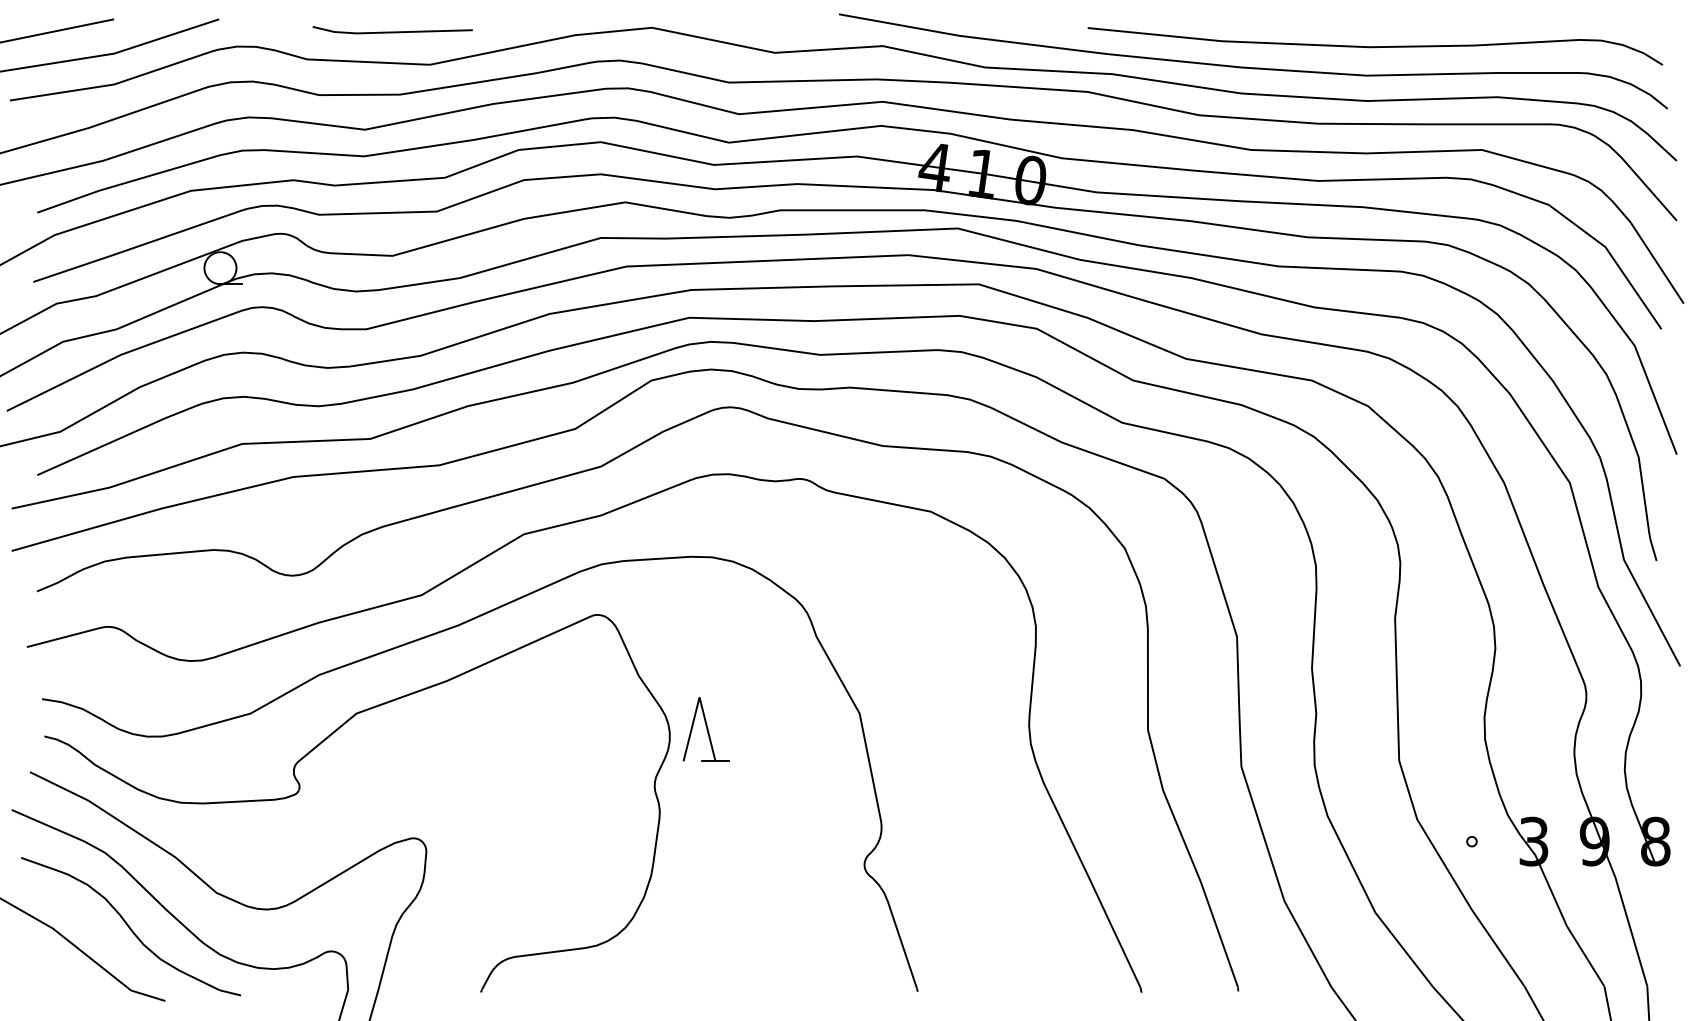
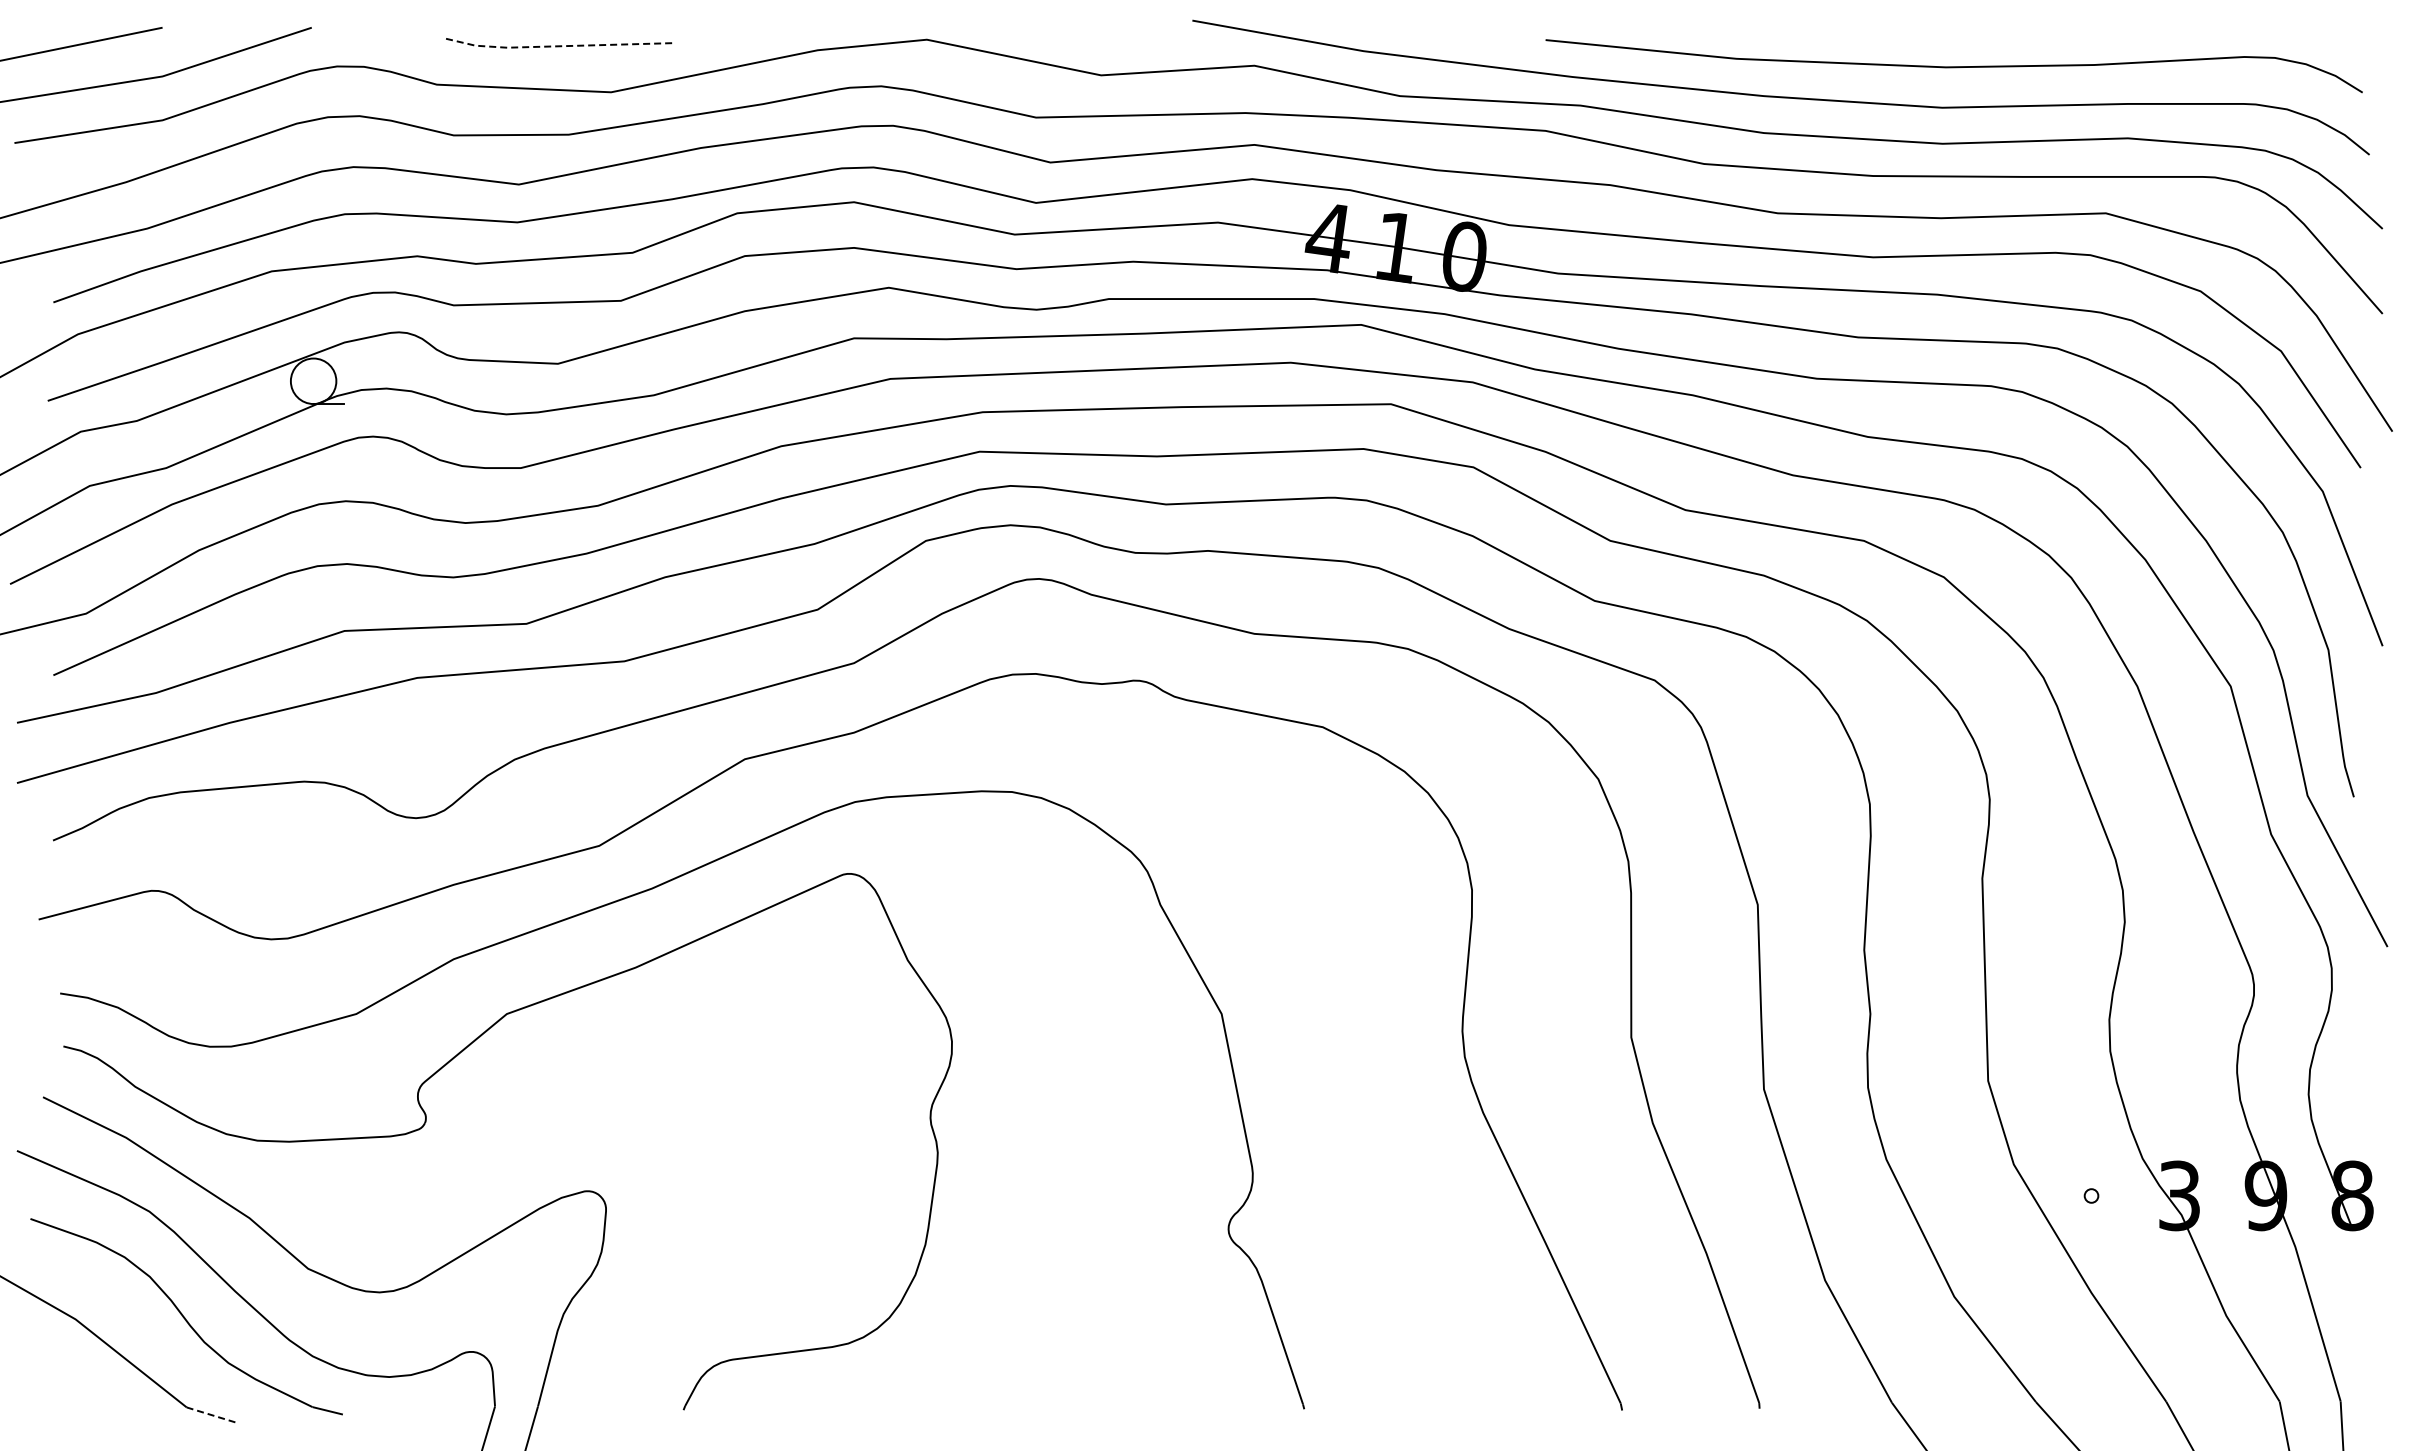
line: (391, 32) -> (556, 46), solid -> dashed
part: (706, 729) -> (1003, 1036), removed
line: (147, 995) -> (210, 1414), solid -> dashed

